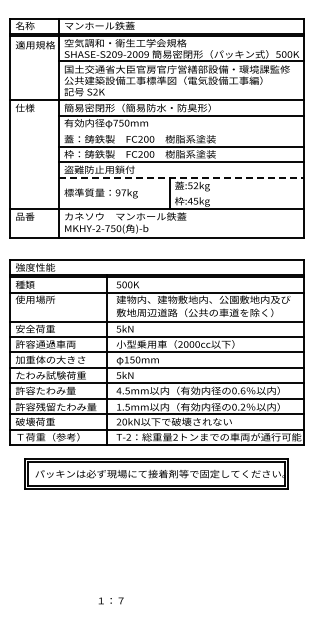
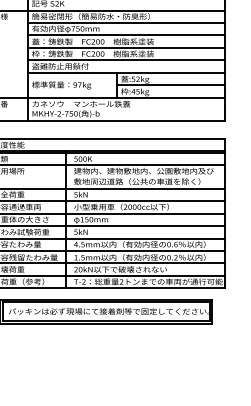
line: (181, 131) -> (126, 35), added
line: (181, 177) -> (126, 72), dashed -> solid
line: (236, 193) -> (170, 85), added

